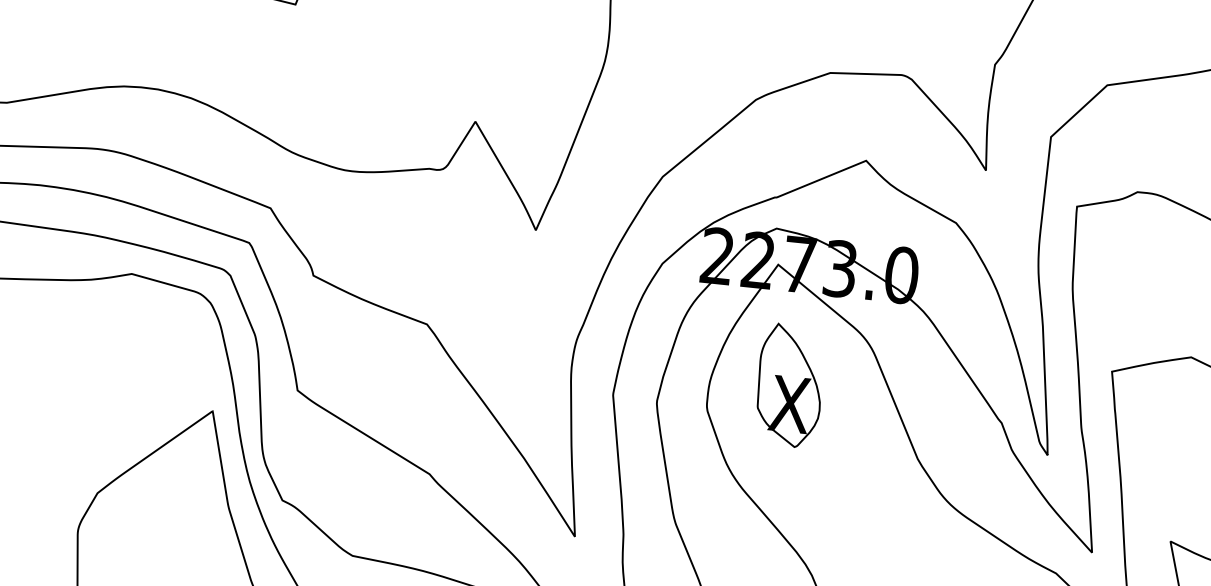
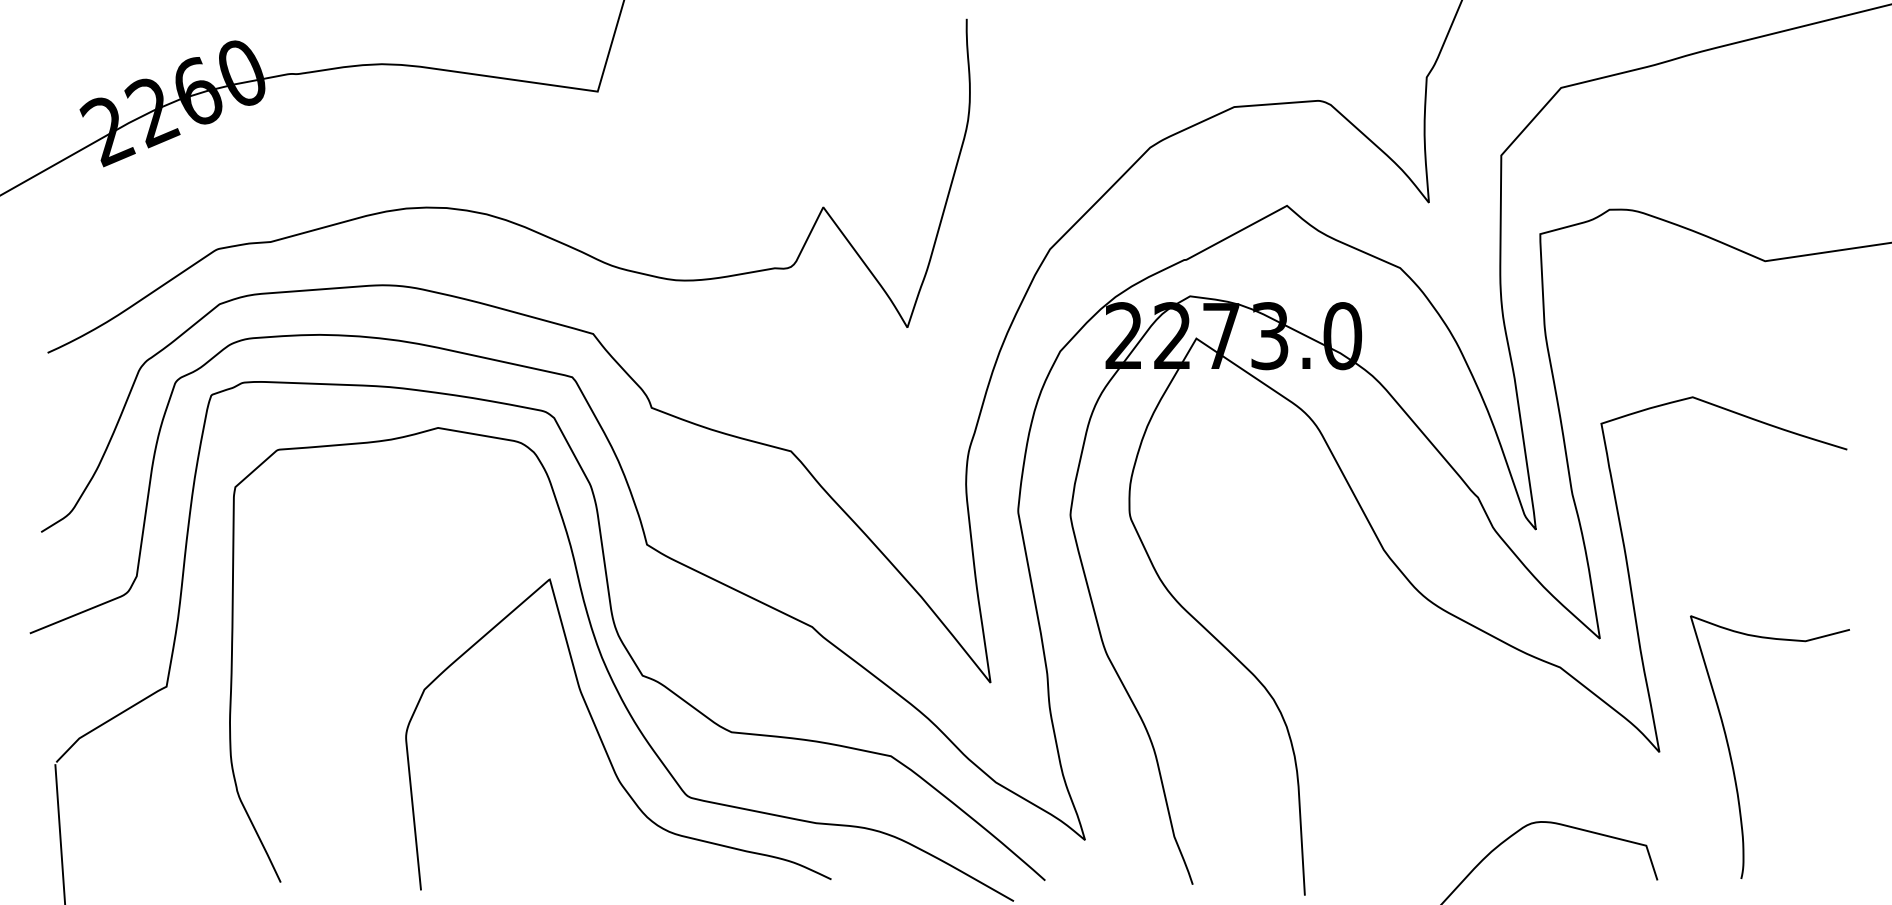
part: (789, 385) -> (1224, 478), removed

